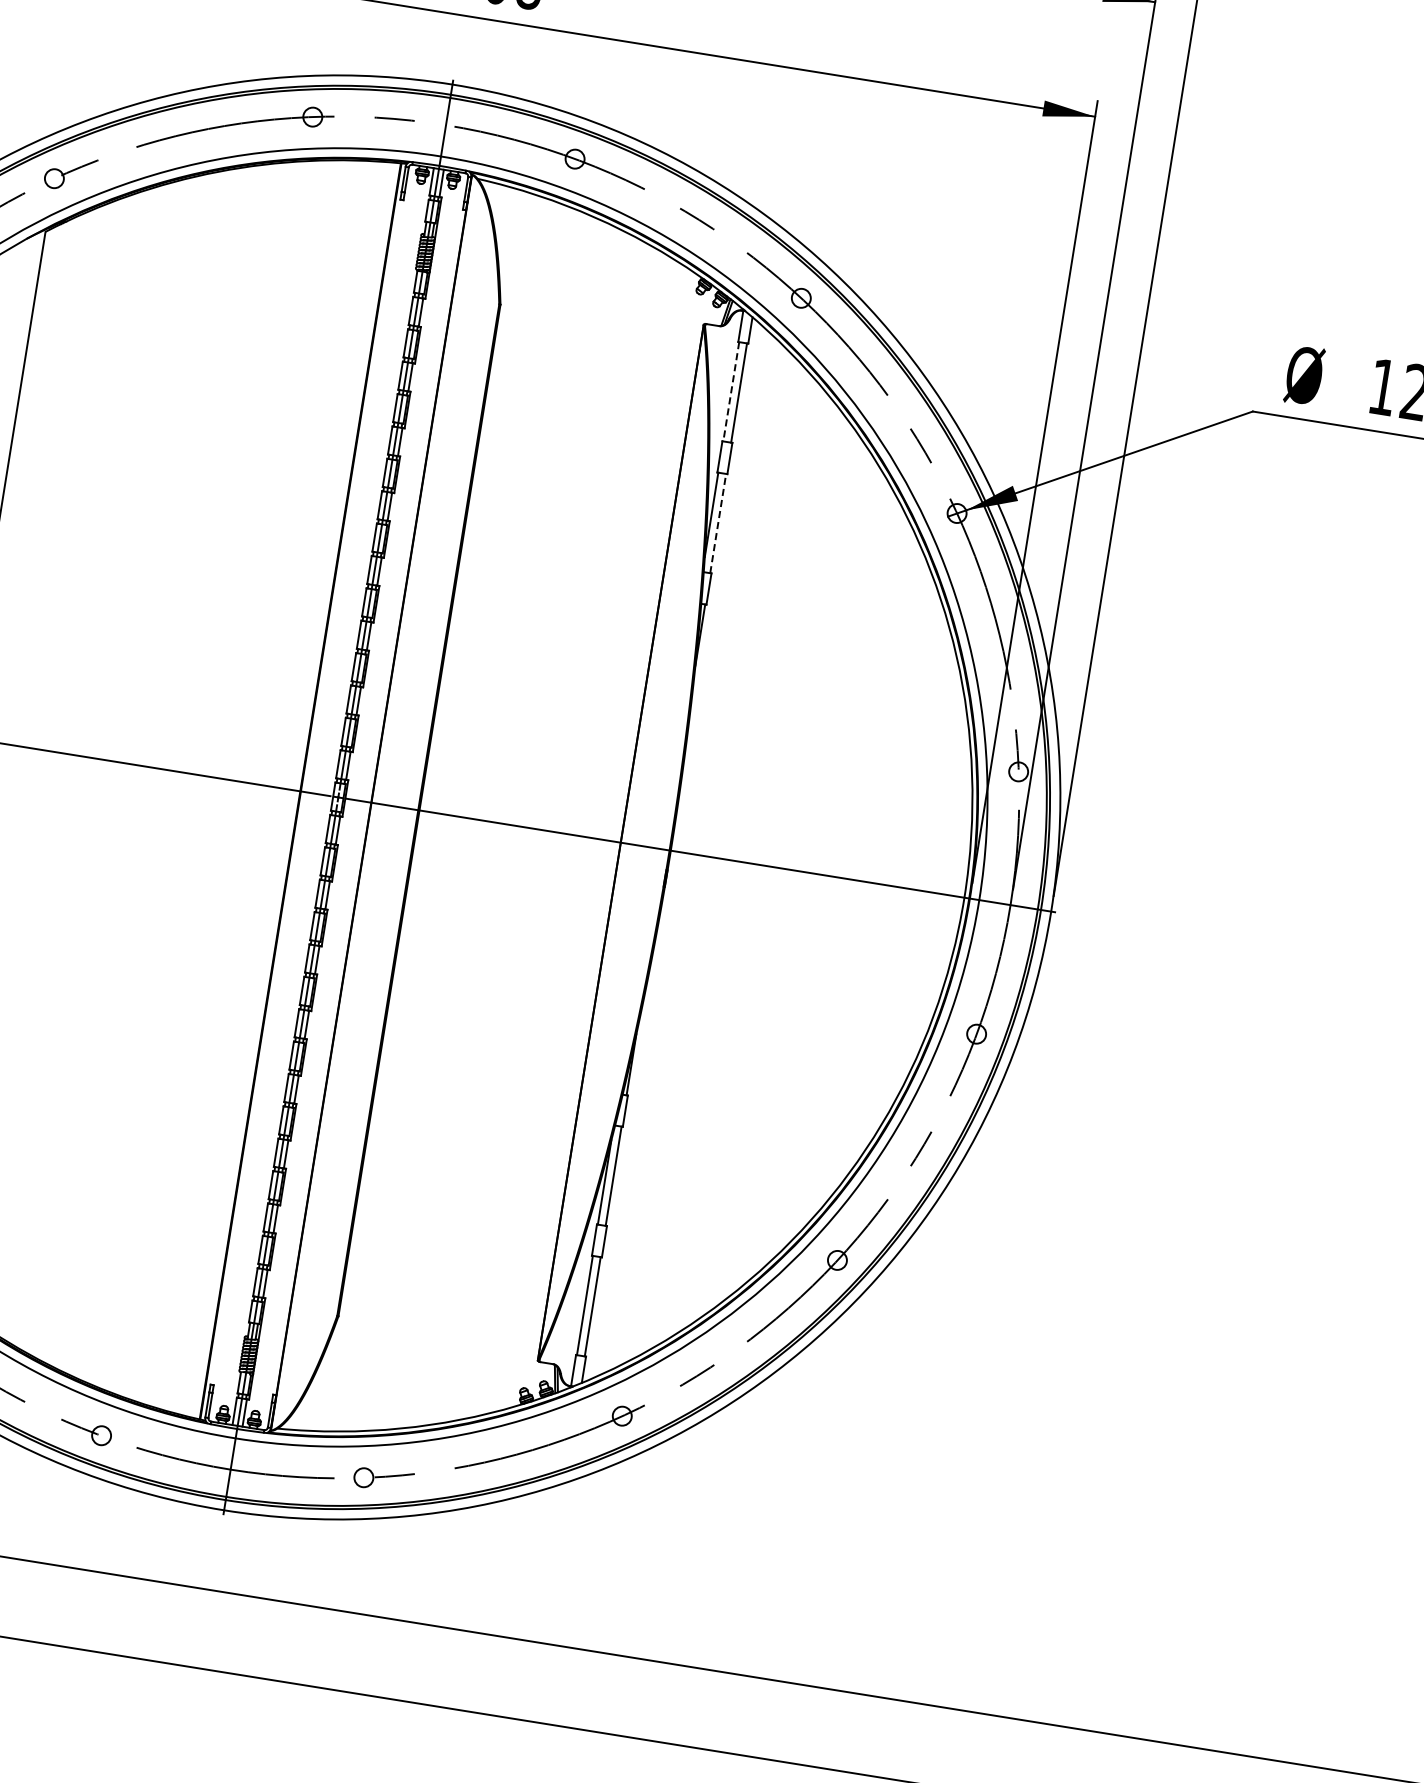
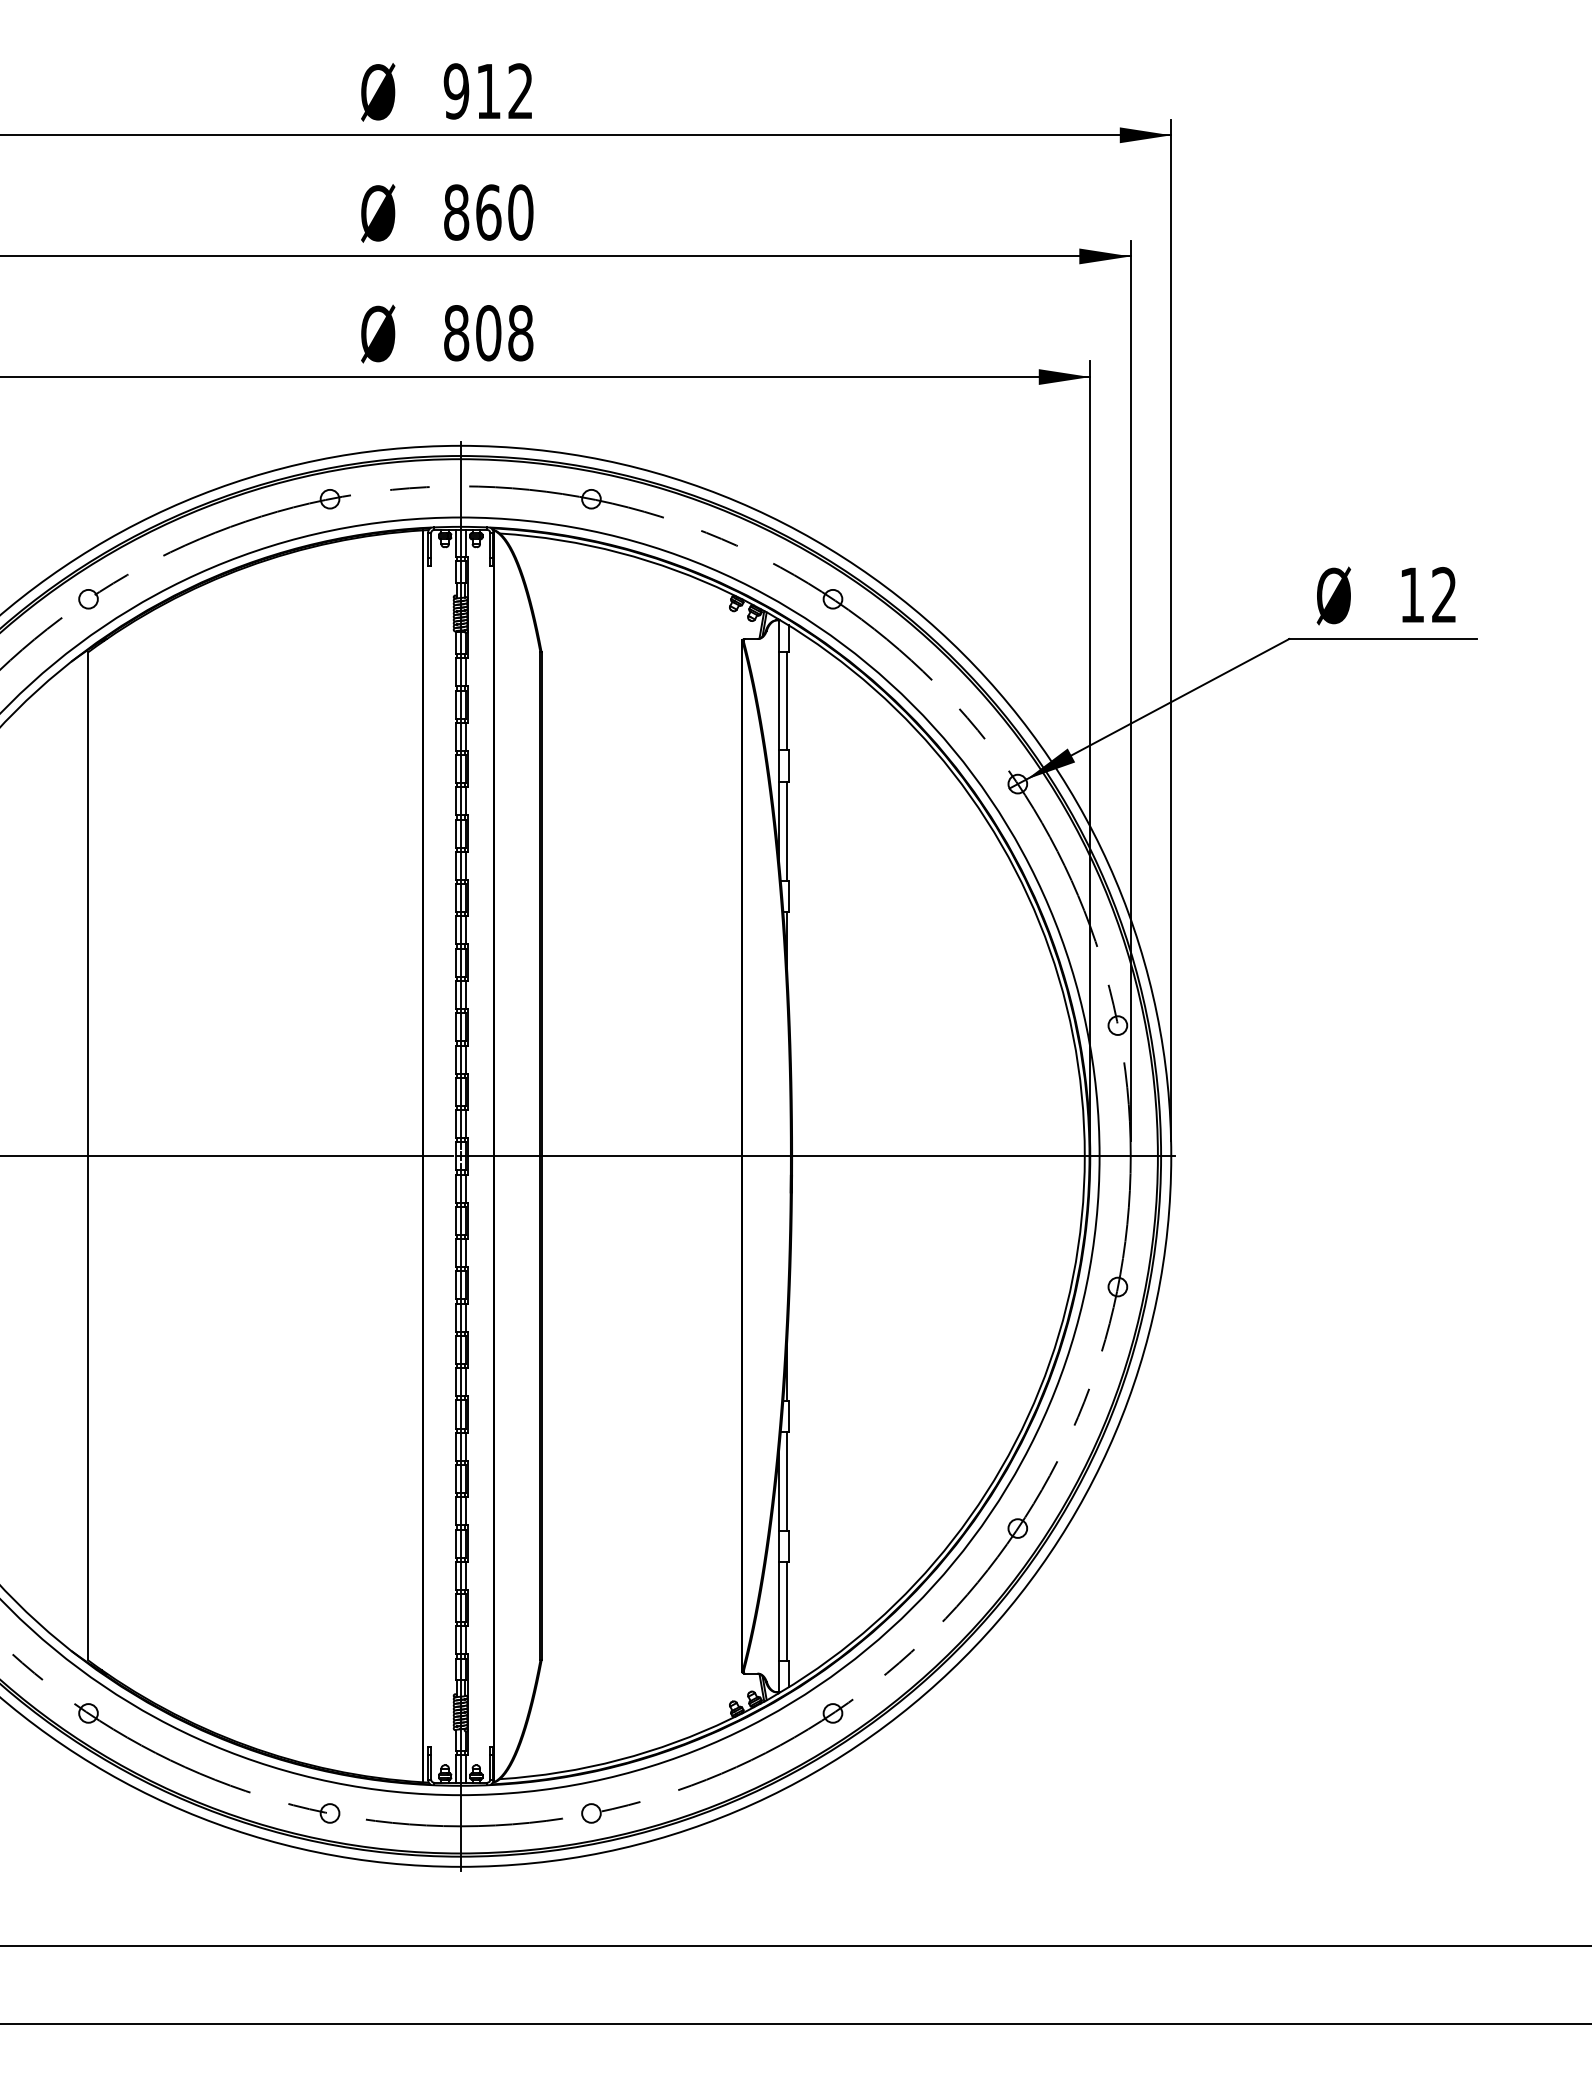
line: (731, 392) -> (779, 701), dashed -> solid
line: (718, 523) -> (787, 830), dashed -> solid

